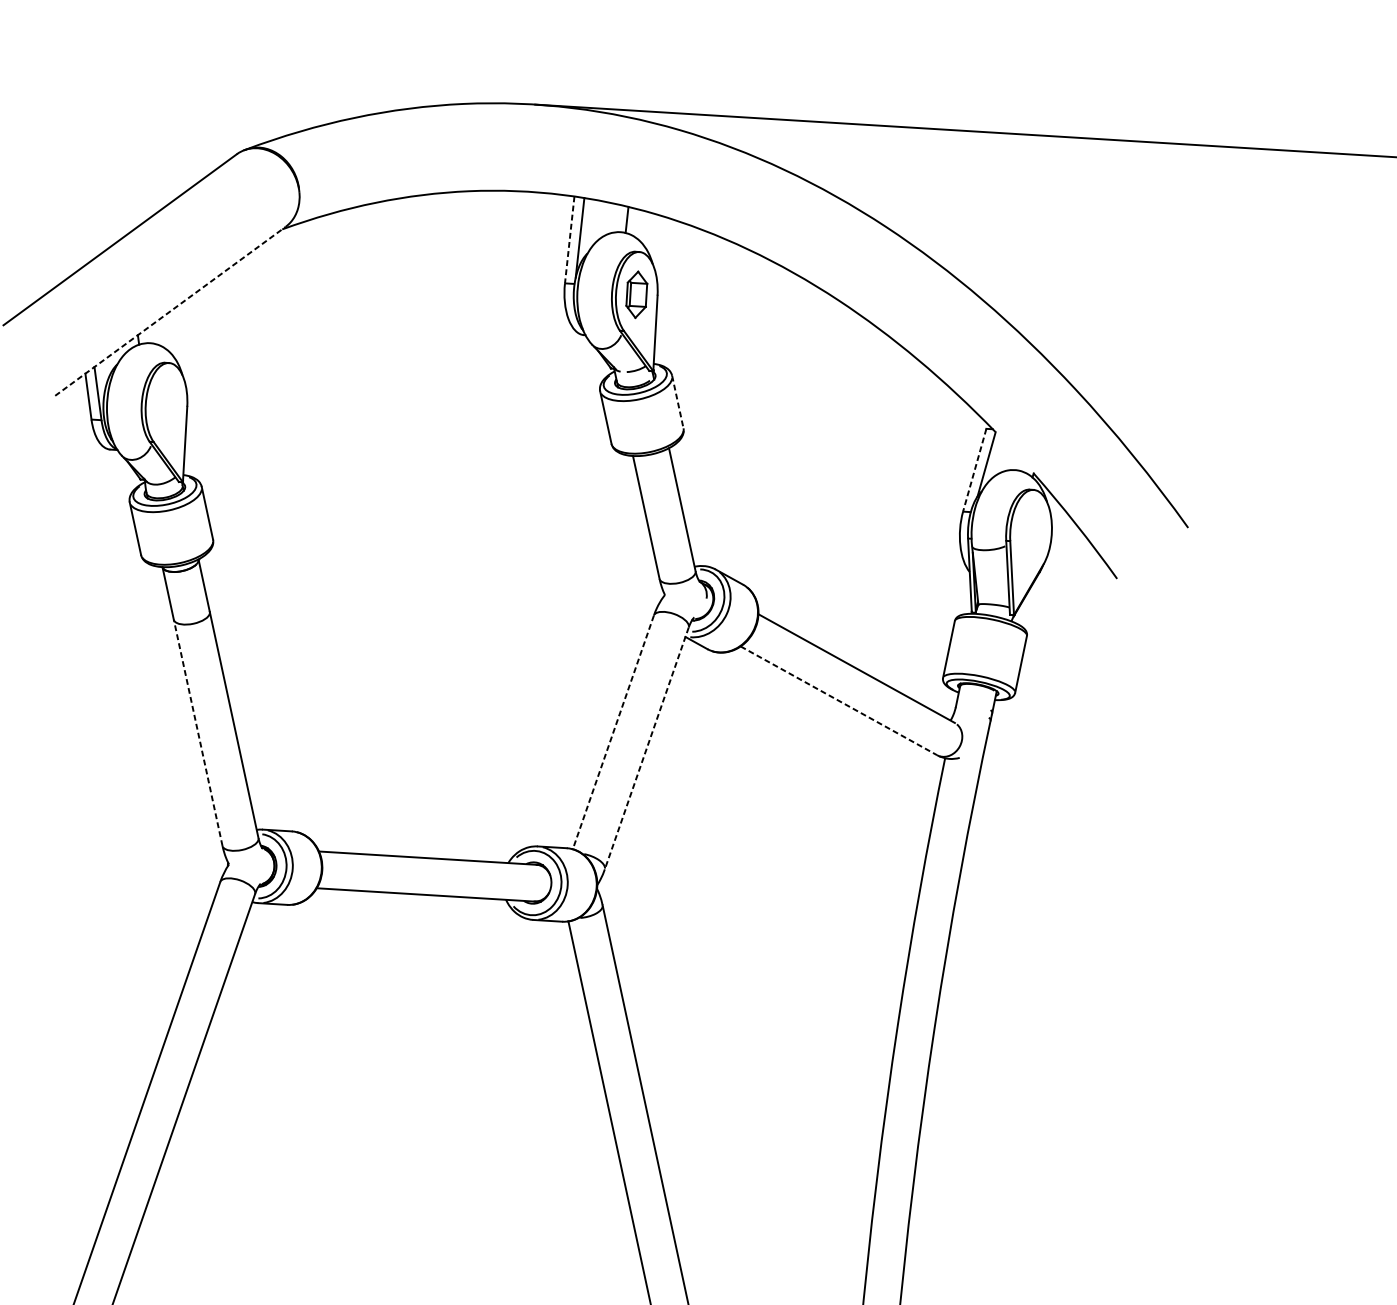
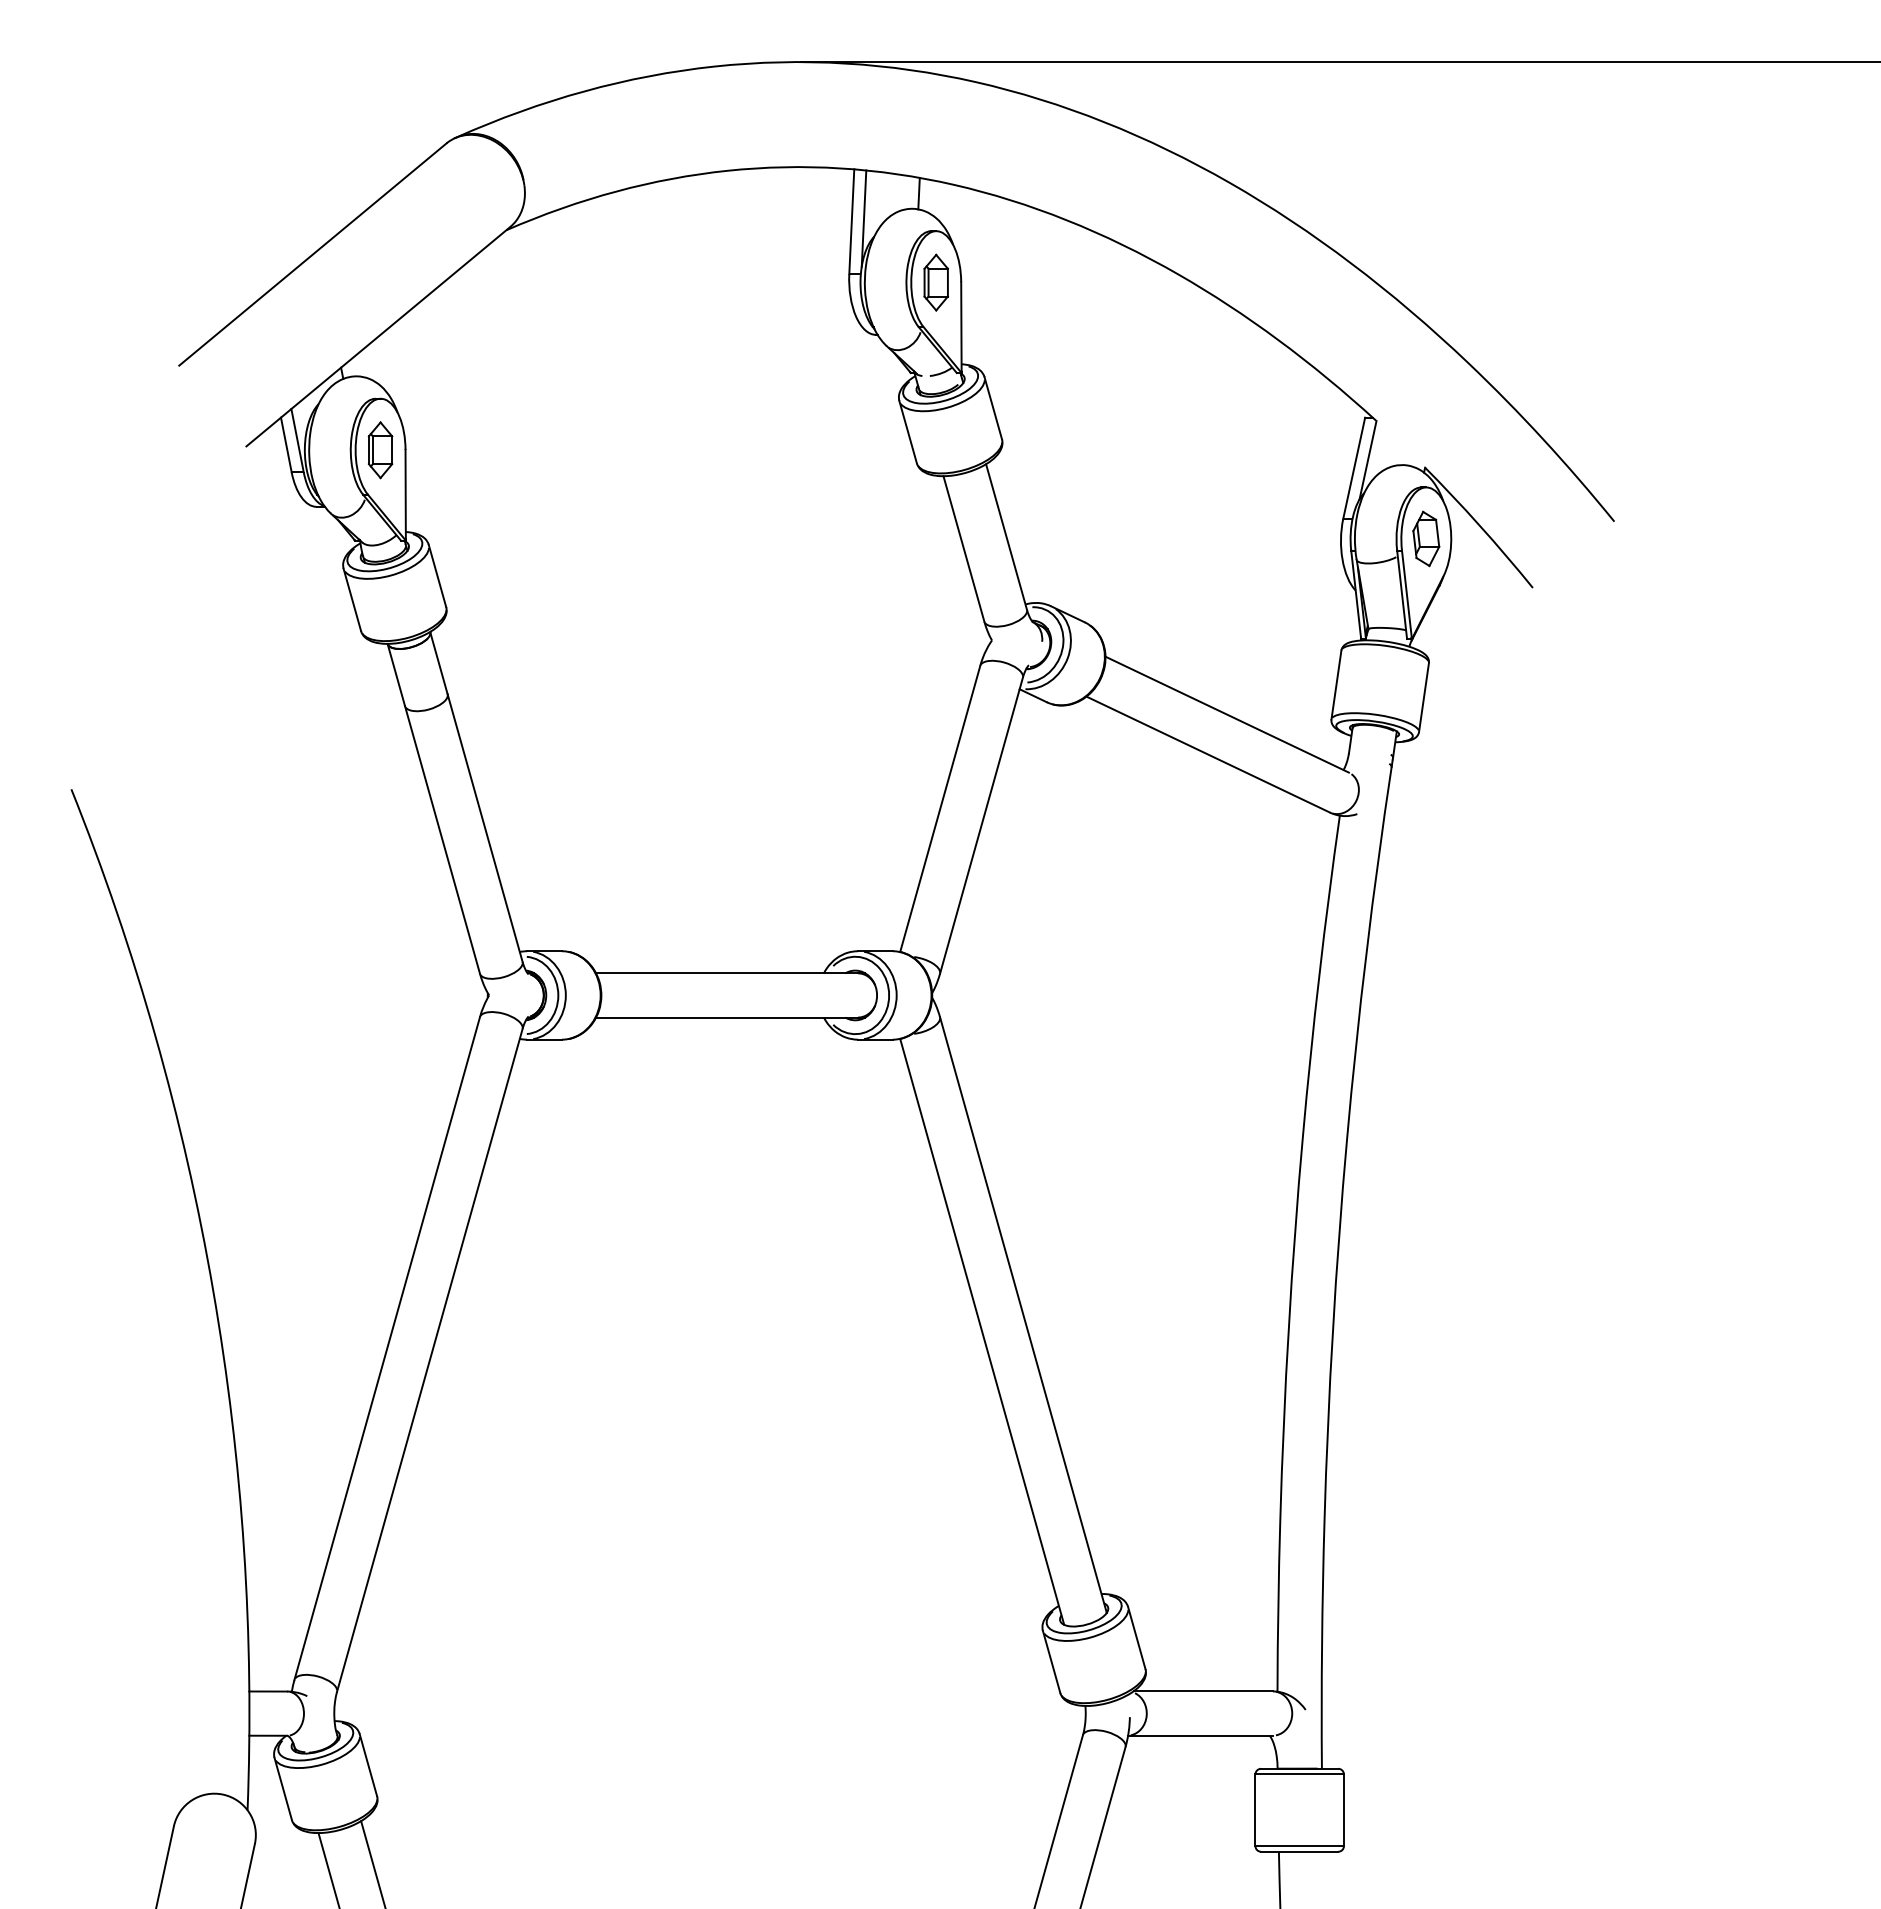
line: (569, 240) -> (851, 222), dashed -> solid
line: (170, 311) -> (378, 336), dashed -> solid
line: (678, 402) -> (993, 408), dashed -> solid
part: (166, 406) -> (380, 450), added
line: (974, 470) -> (1354, 468), dashed -> solid
part: (1031, 532) -> (1426, 538), added
line: (839, 700) -> (1208, 754), dashed -> solid
line: (198, 732) -> (442, 839), dashed -> solid
line: (613, 732) -> (940, 808), dashed -> solid
line: (646, 748) -> (981, 825), dashed -> solid

